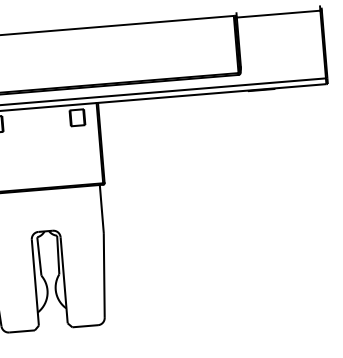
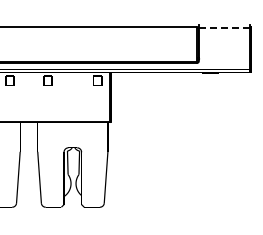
line: (278, 14) -> (224, 28), solid -> dashed

